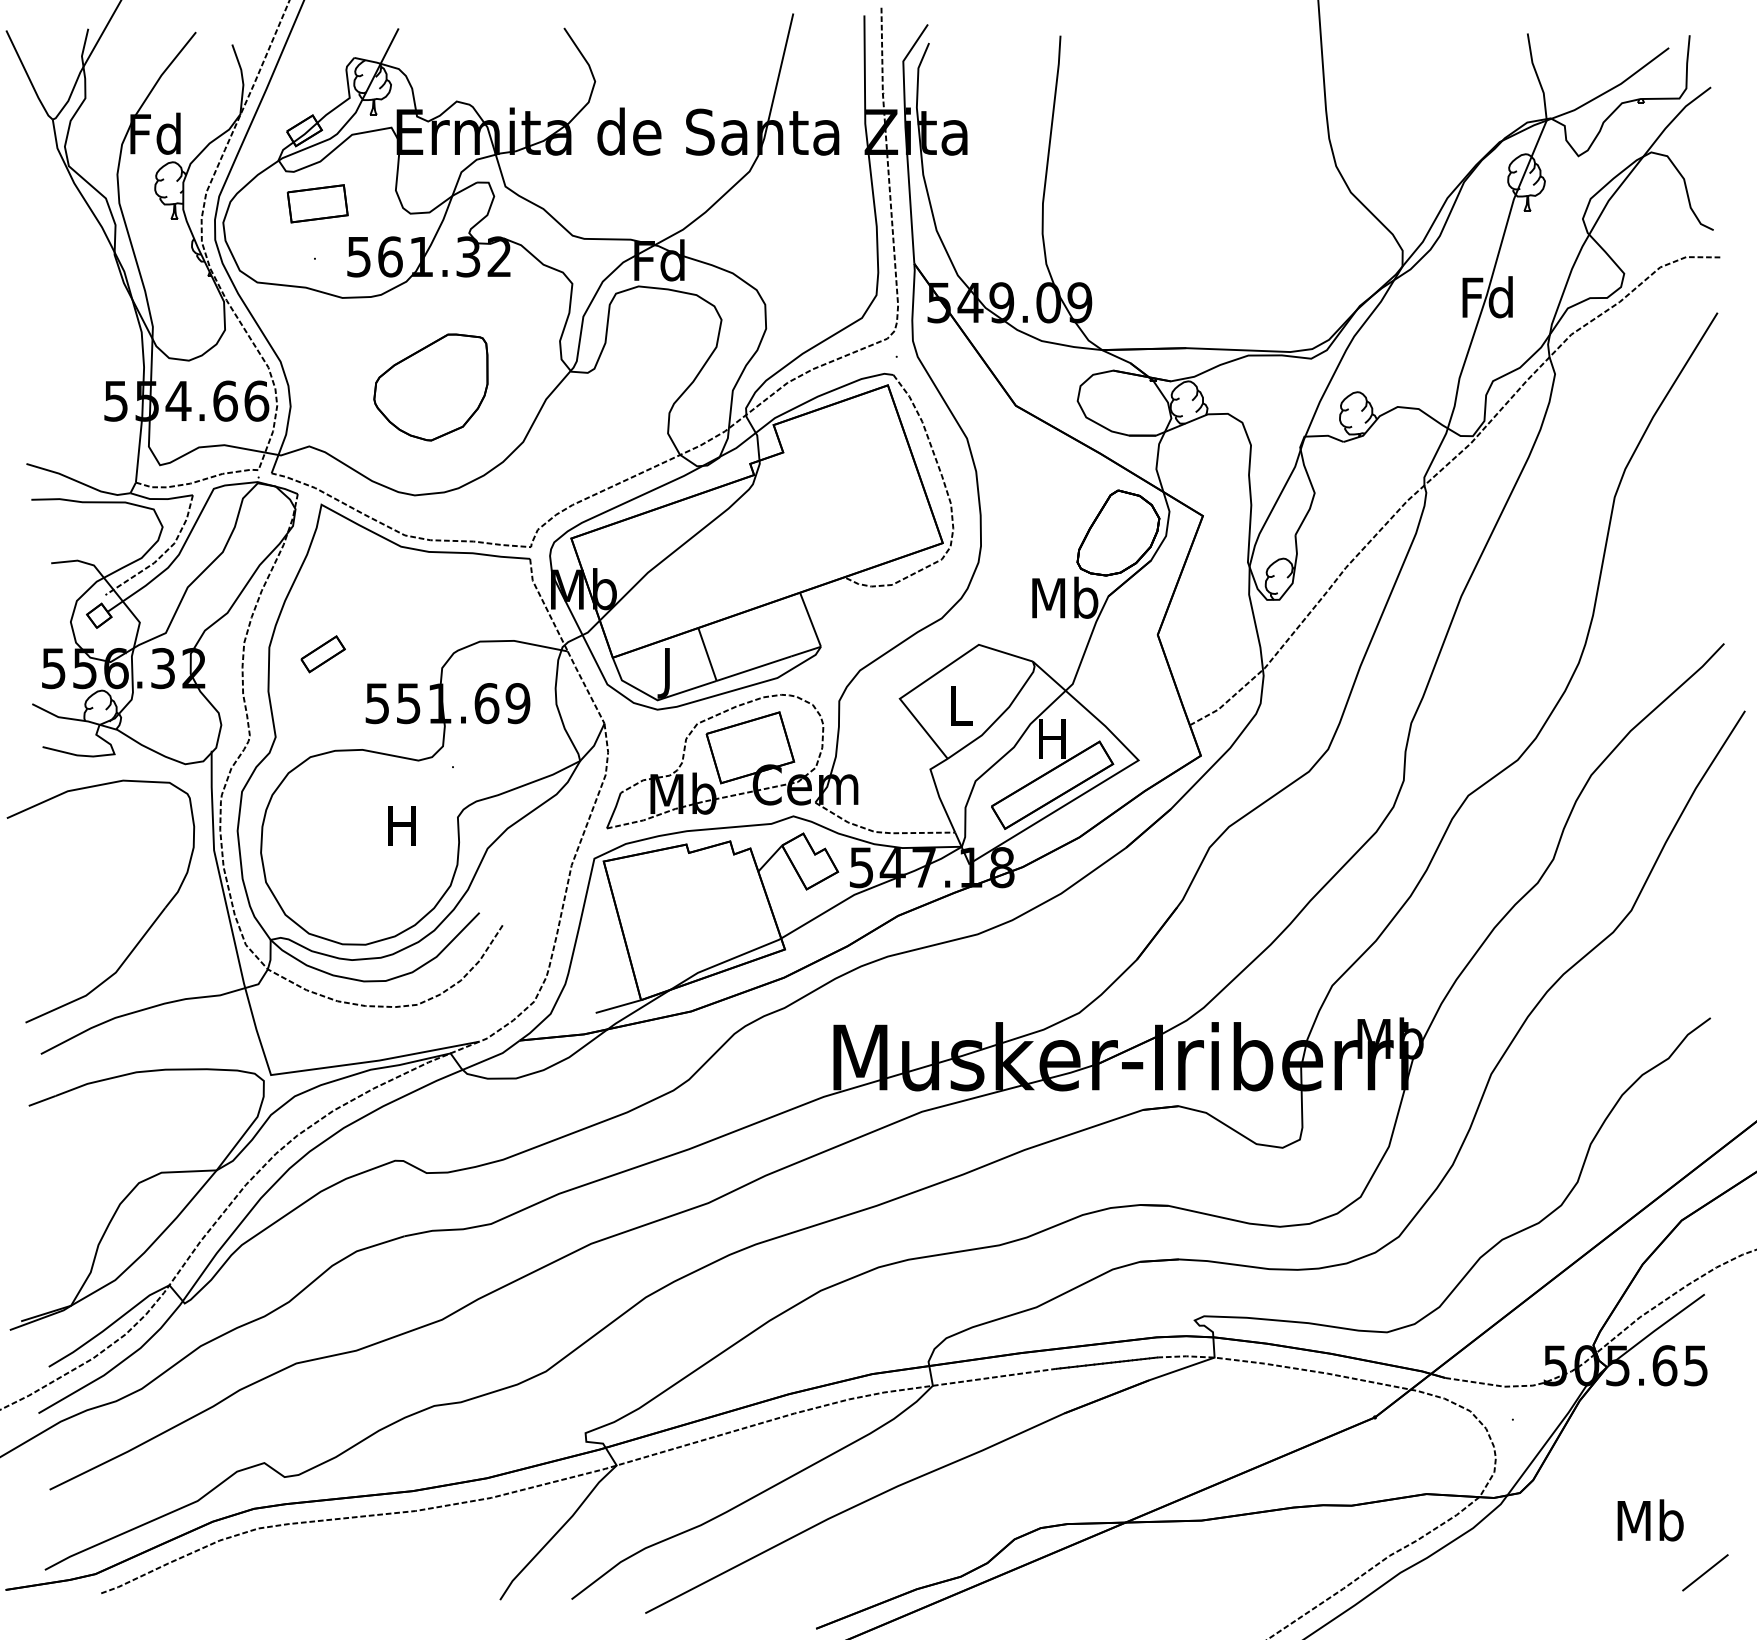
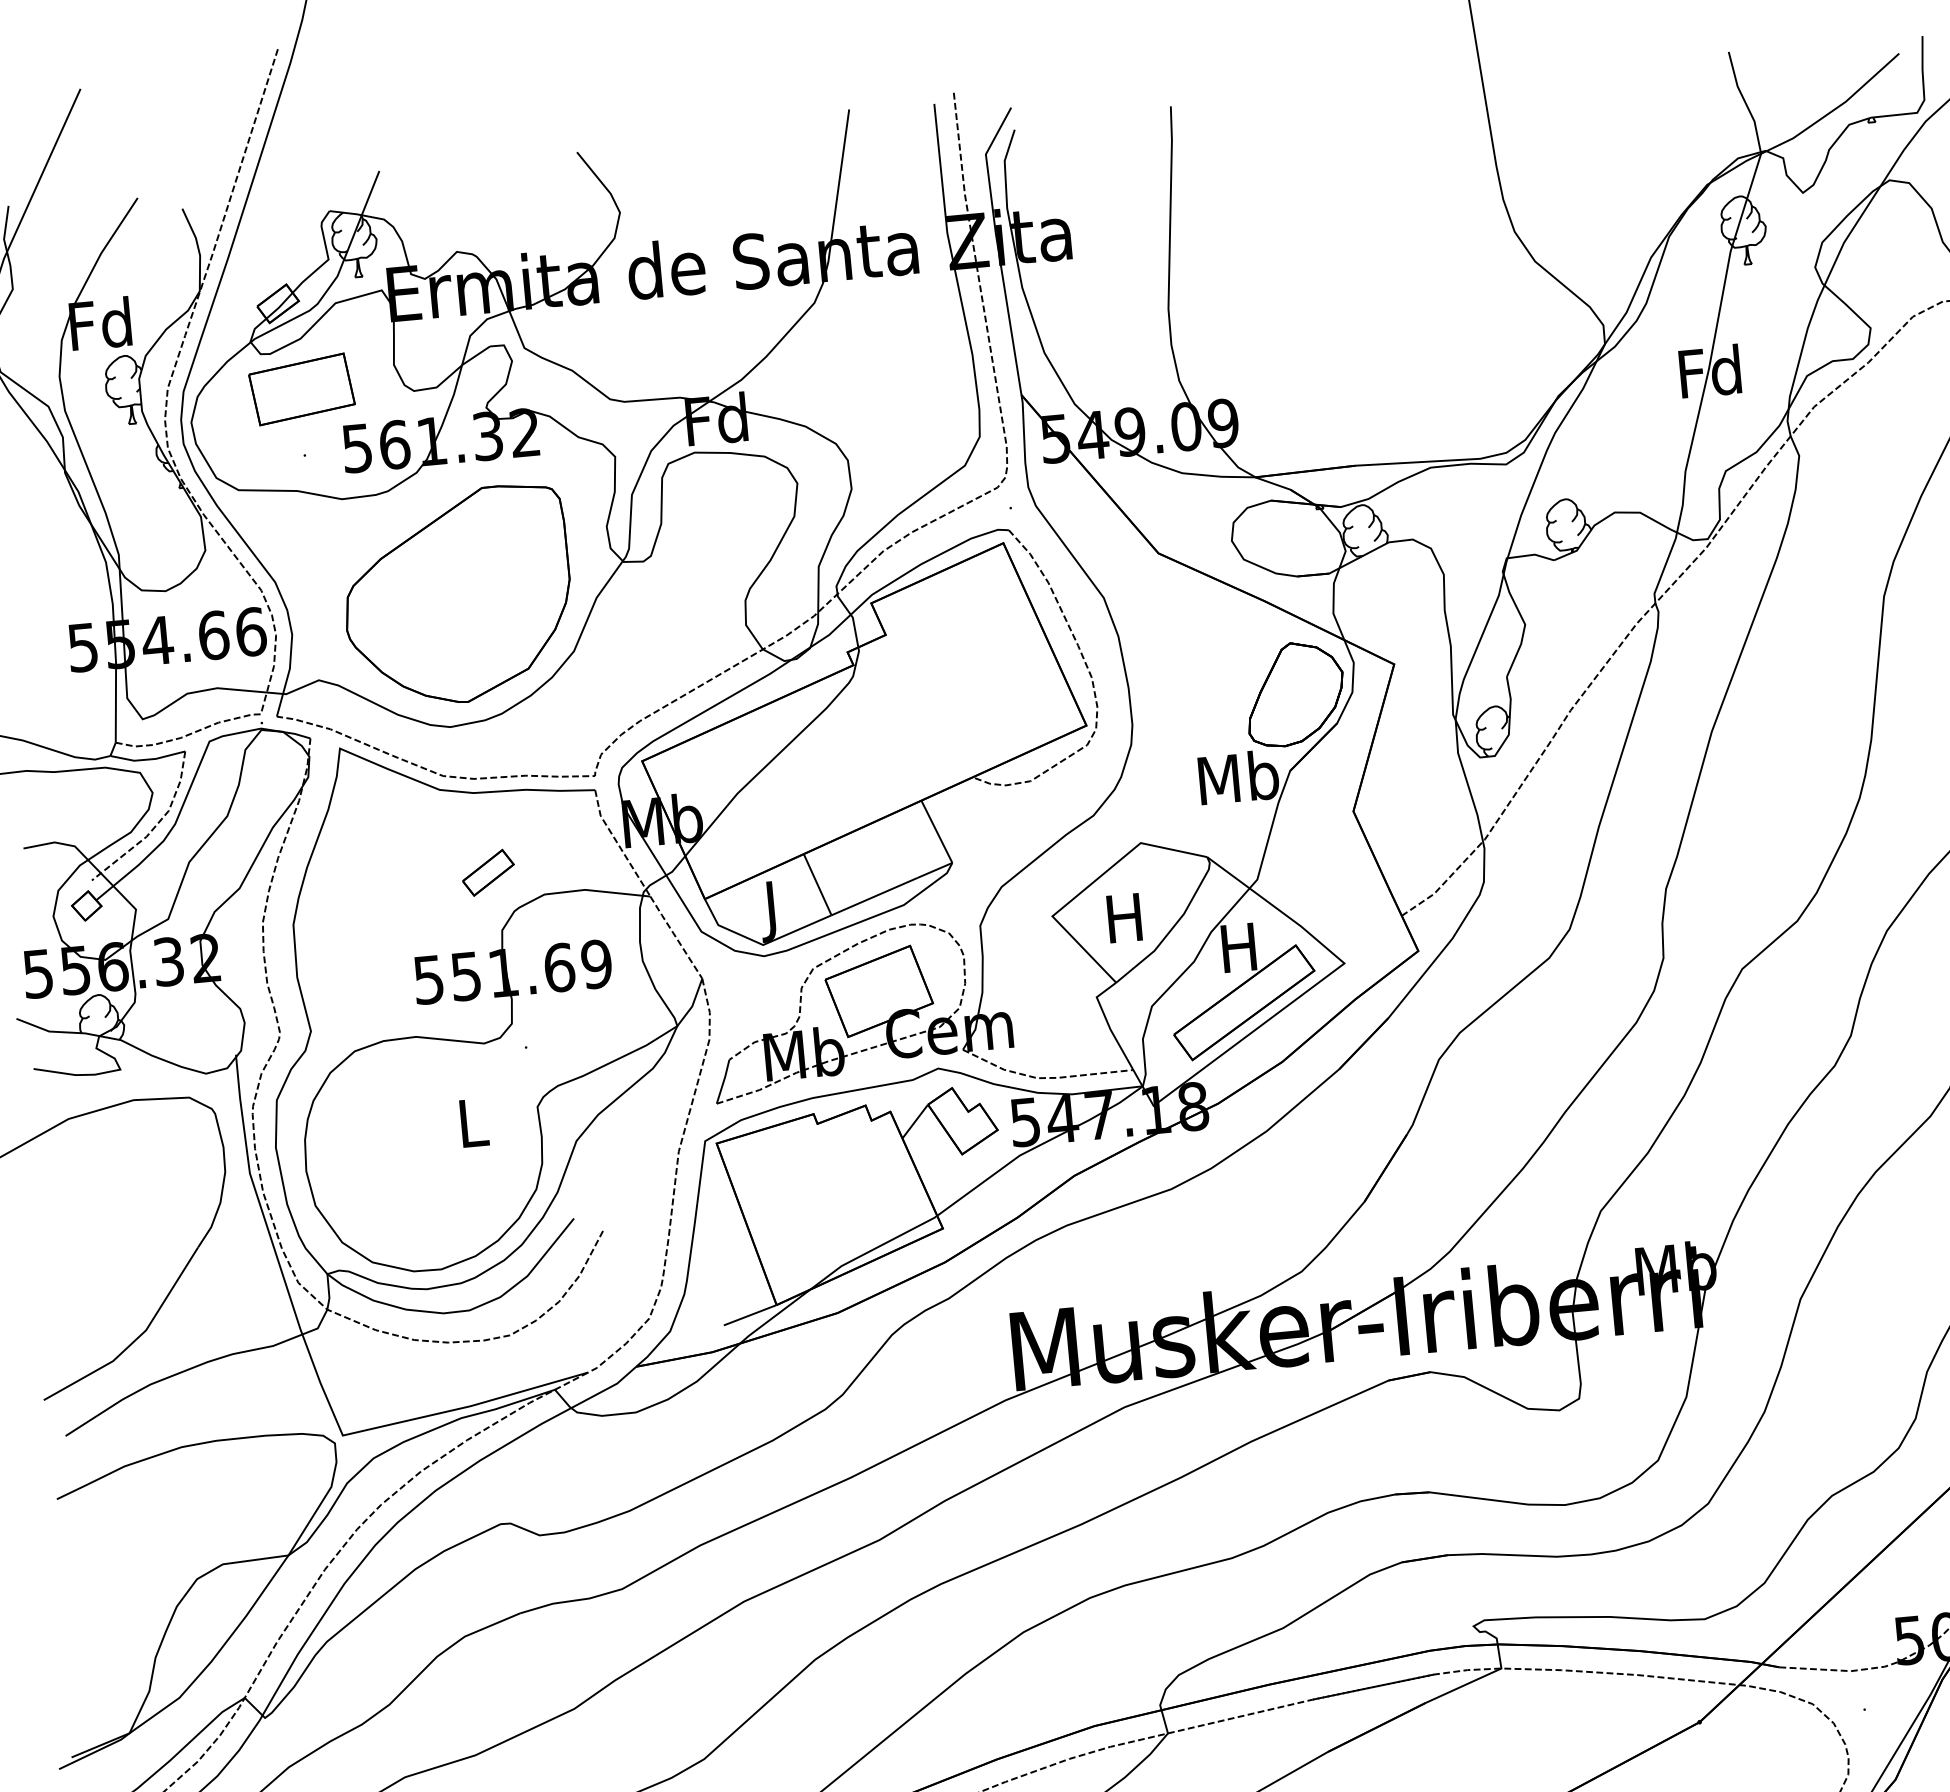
part: (317, 203) -> (301, 389), size x1.43
part: (430, 387) -> (457, 596), size x1.67
part: (322, 654) -> (487, 873), moved
text: (959, 705) -> (1124, 917), L -> H
text: (401, 825) -> (471, 1122), H -> L

